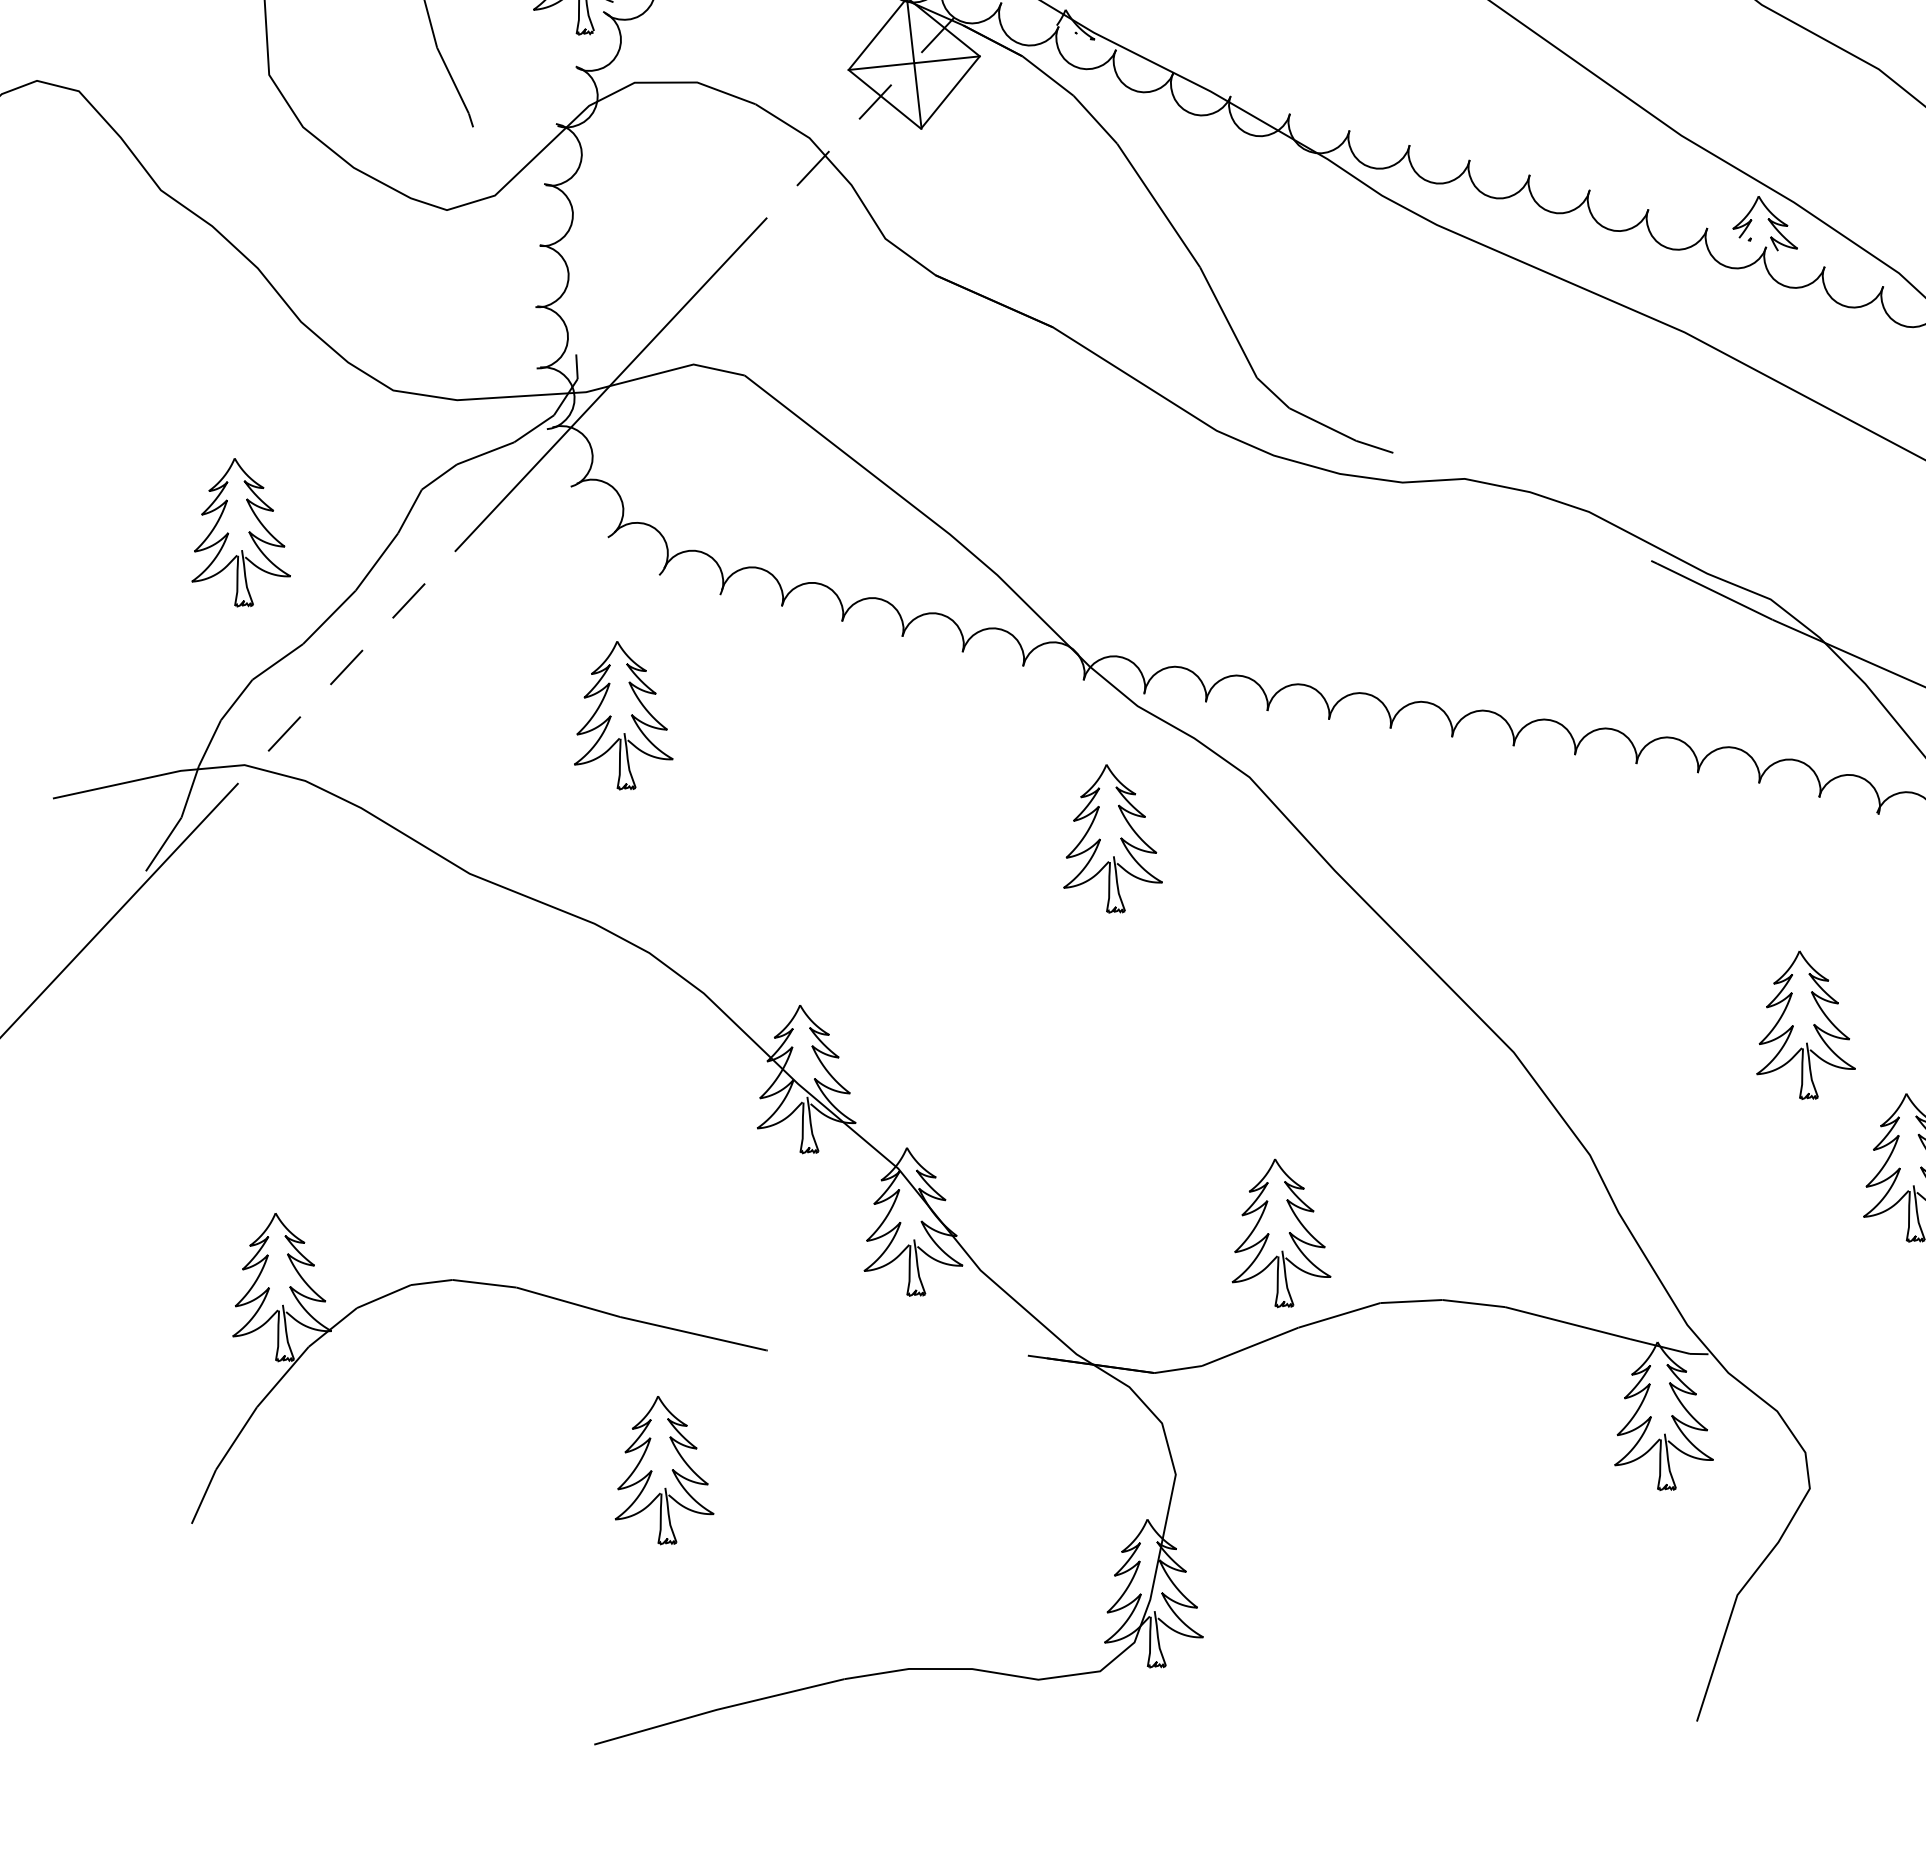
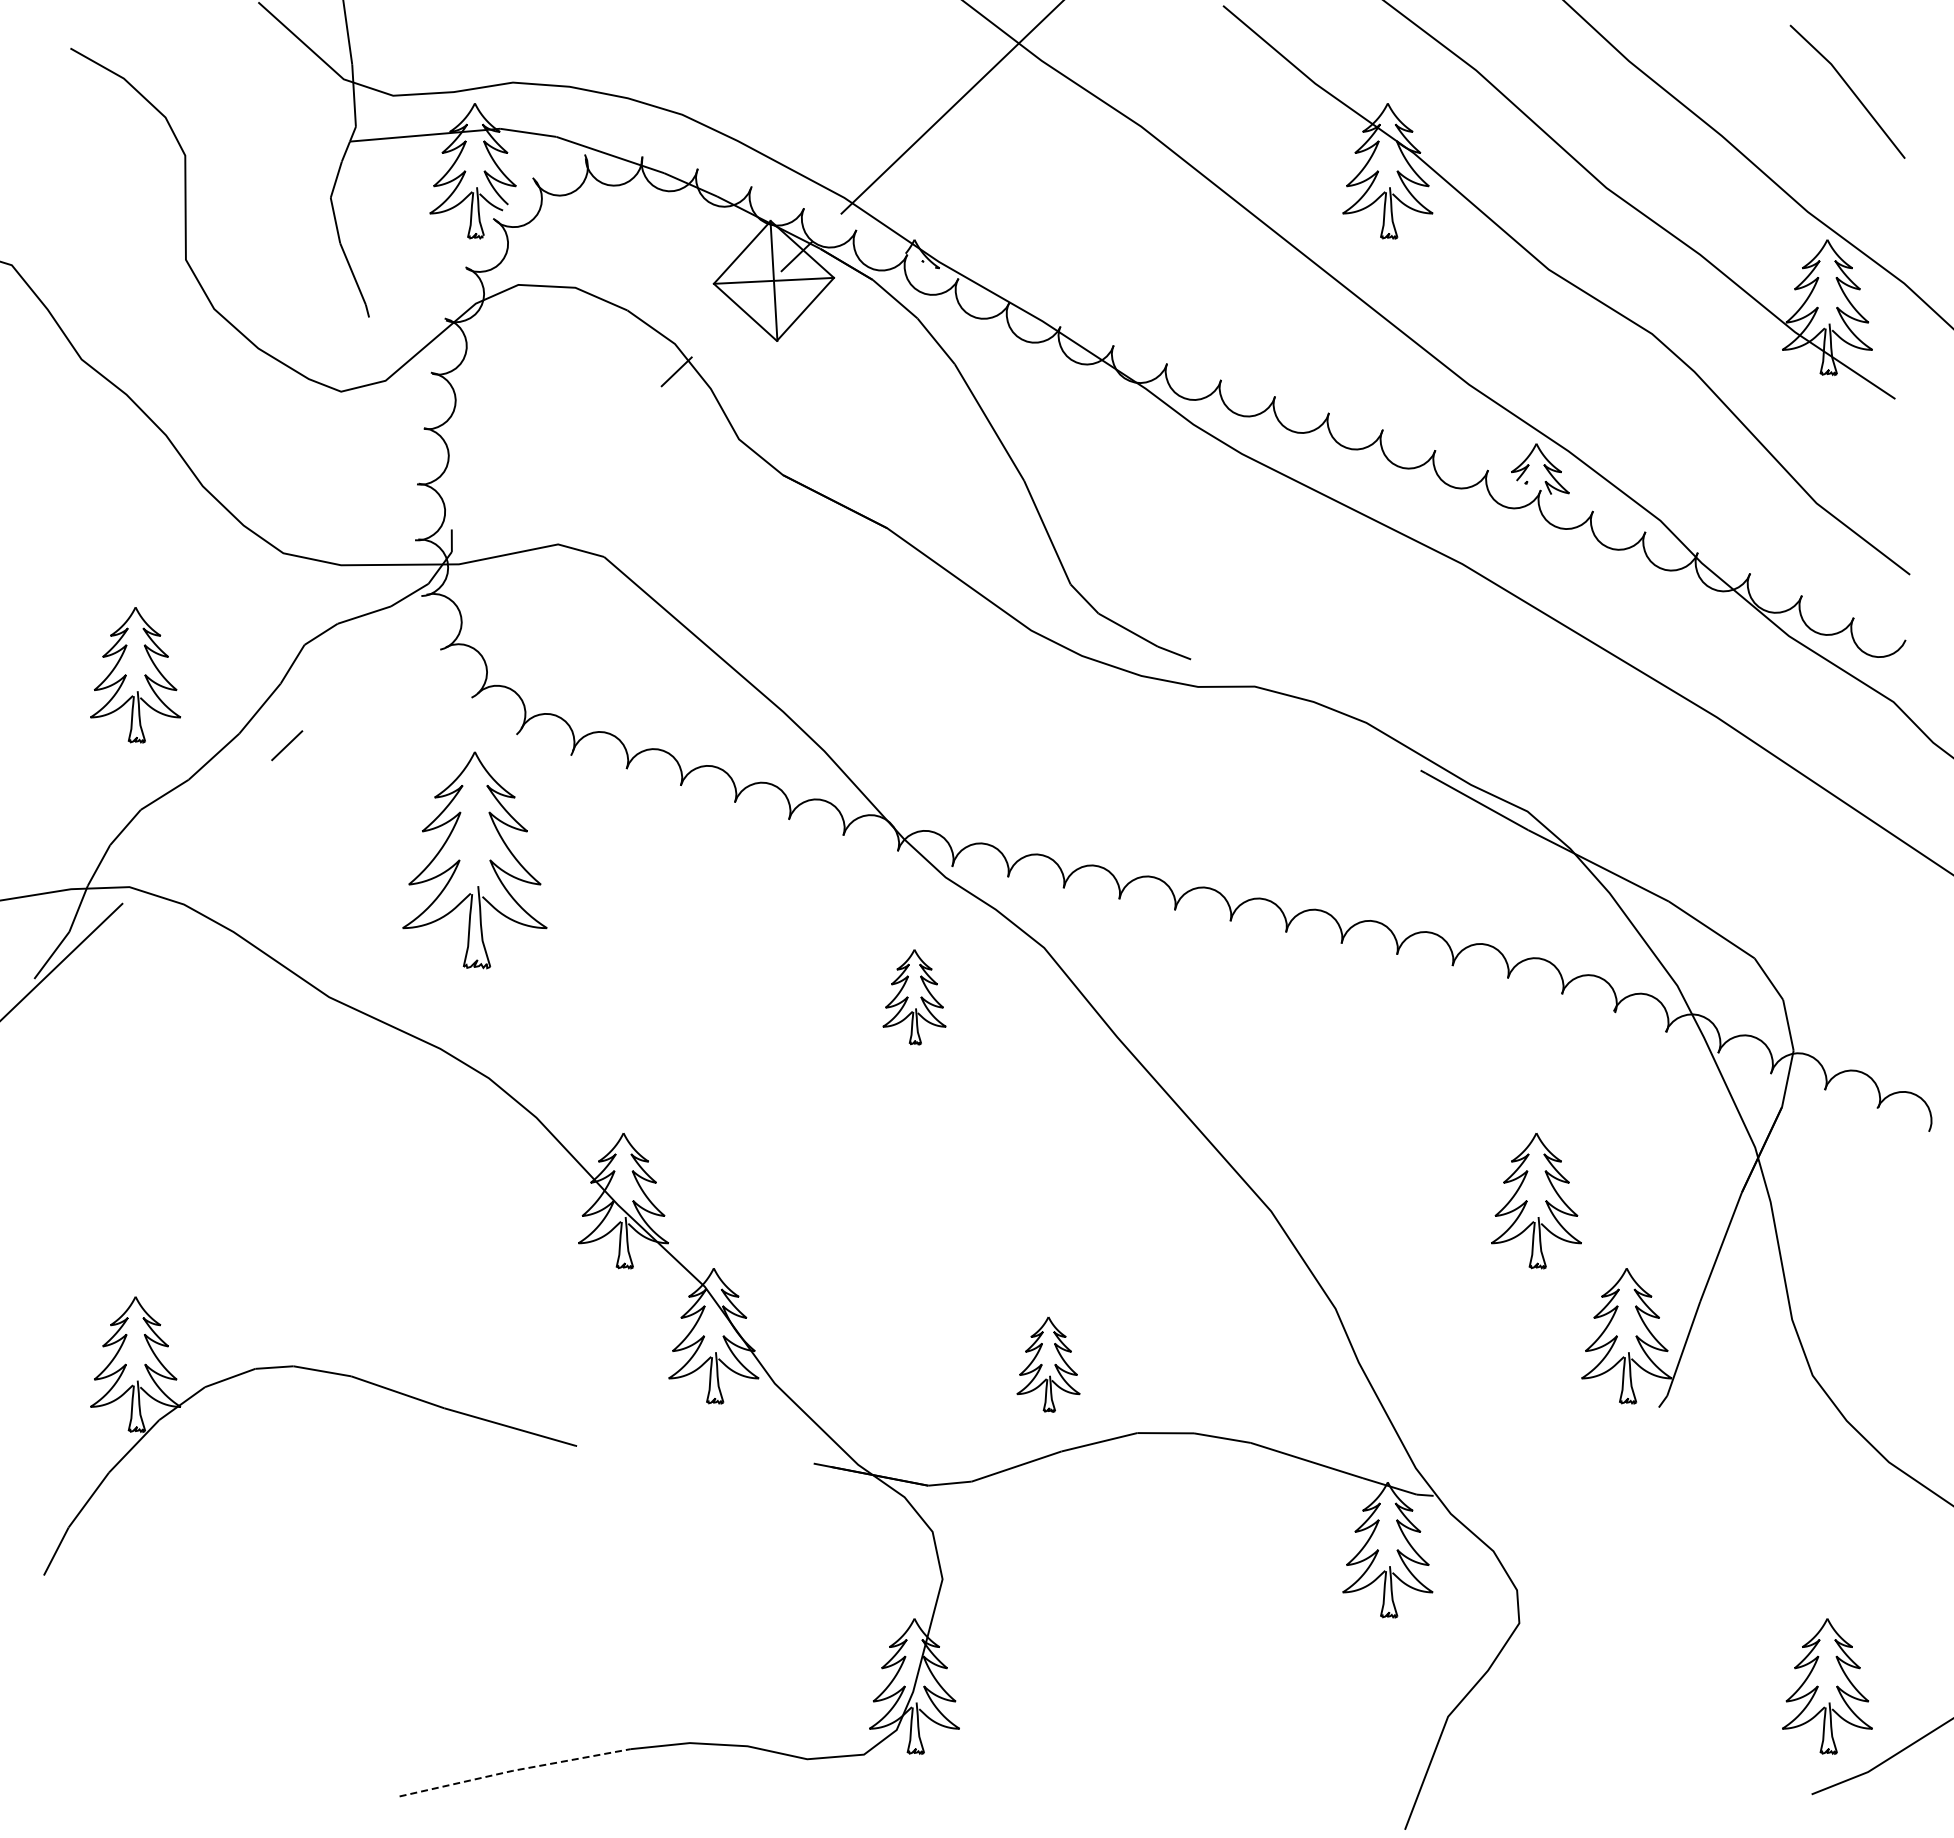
line: (875, 101) -> (736, 313), removed
line: (610, 384) -> (481, 558), removed
line: (346, 666) -> (227, 802), removed
part: (620, 715) -> (474, 860), size x1.6
line: (284, 733) -> (167, 860), removed
part: (1110, 839) -> (914, 997), size x0.7
part: (1279, 1233) -> (1048, 1364), size x0.7
part: (661, 1470) -> (474, 1550), removed
line: (717, 1709) -> (513, 1770), solid -> dashed

